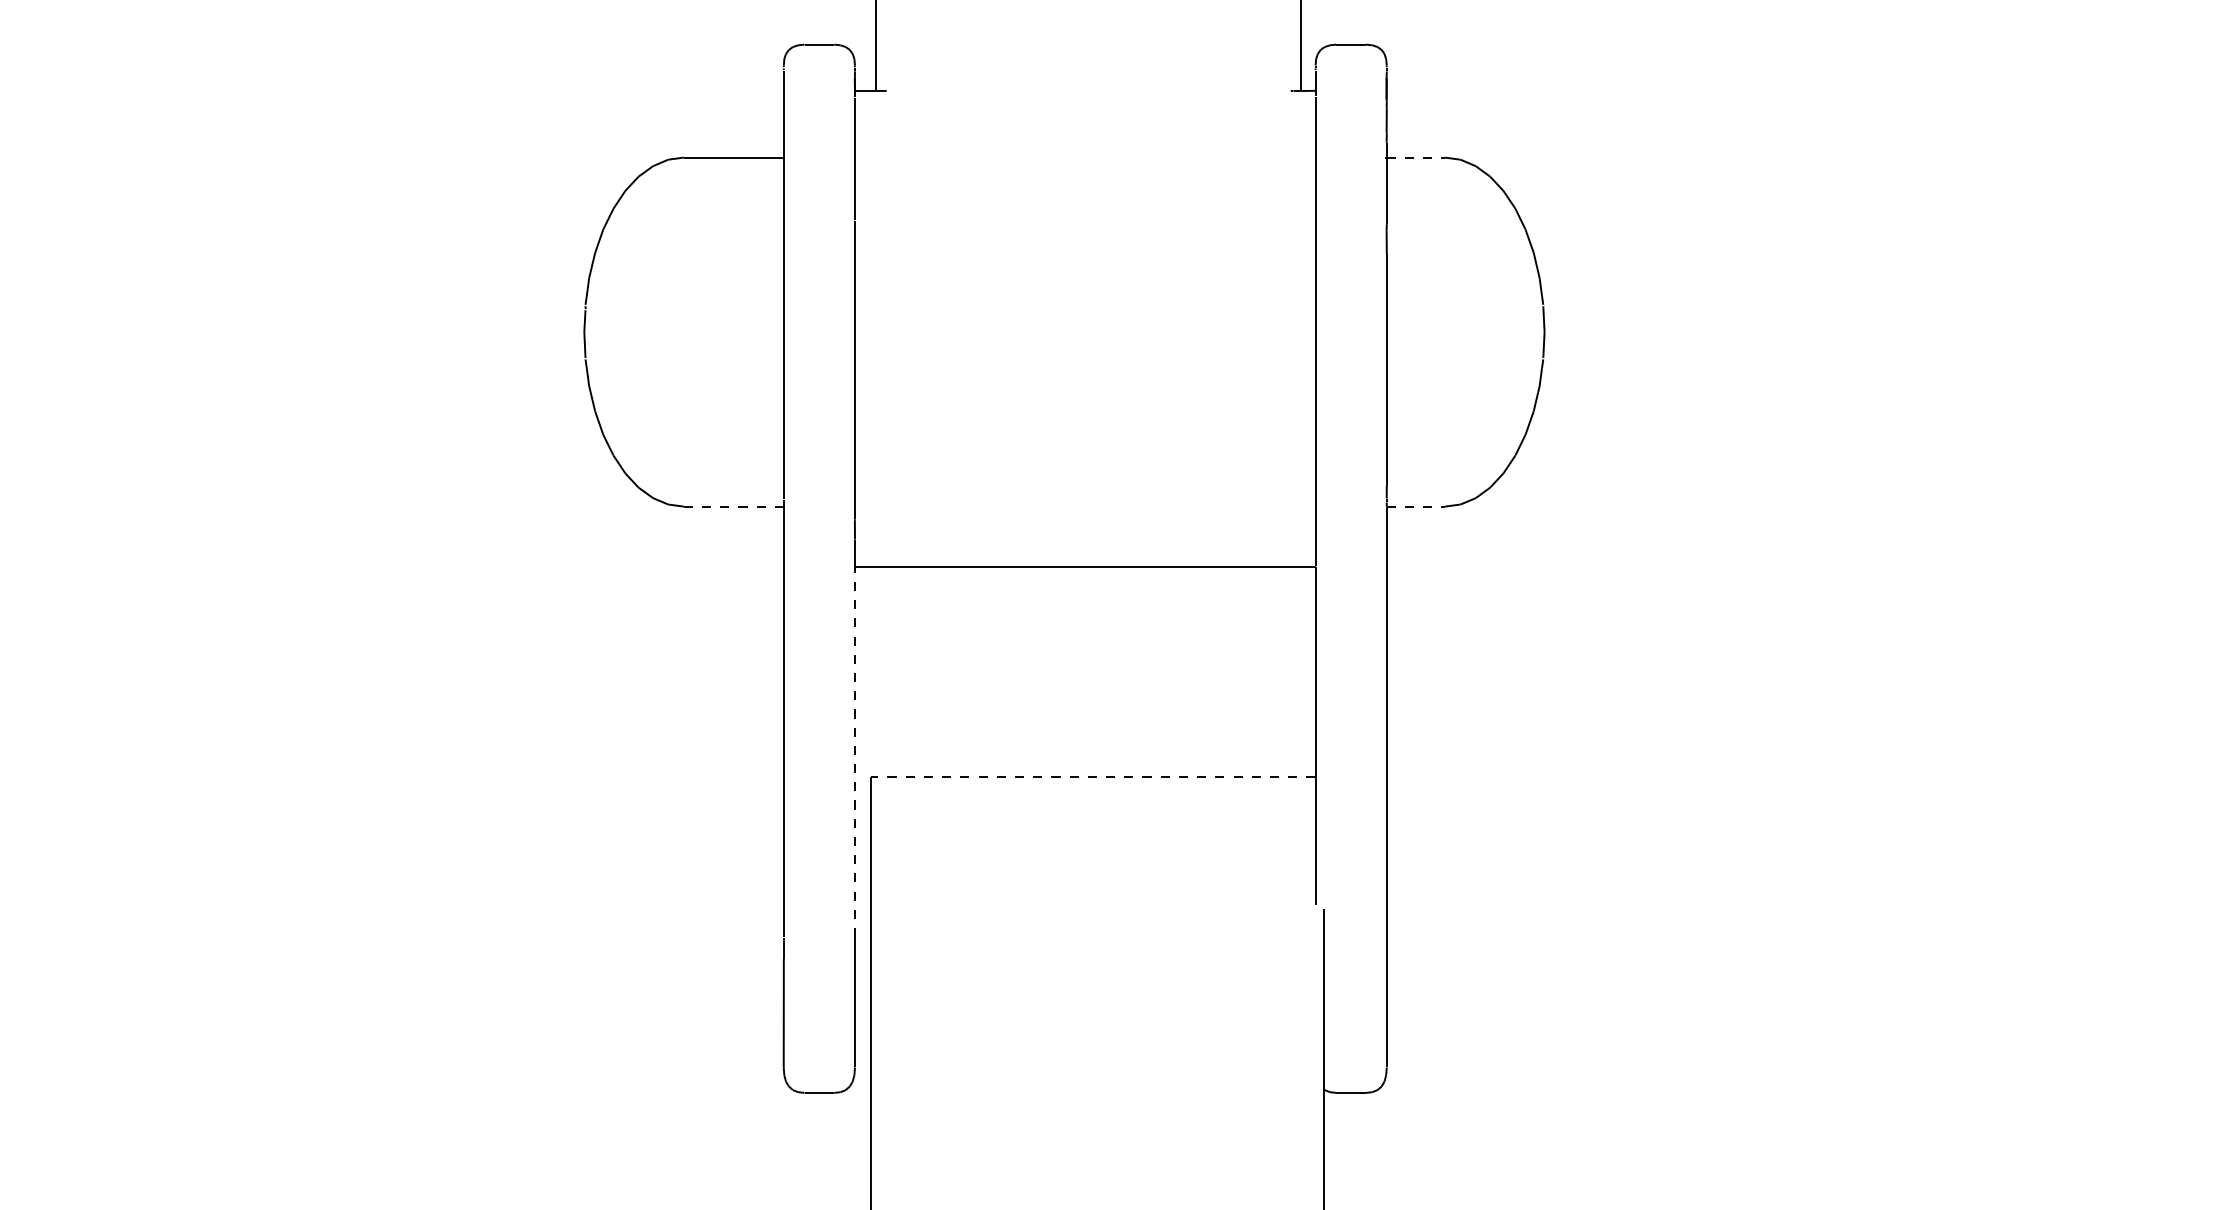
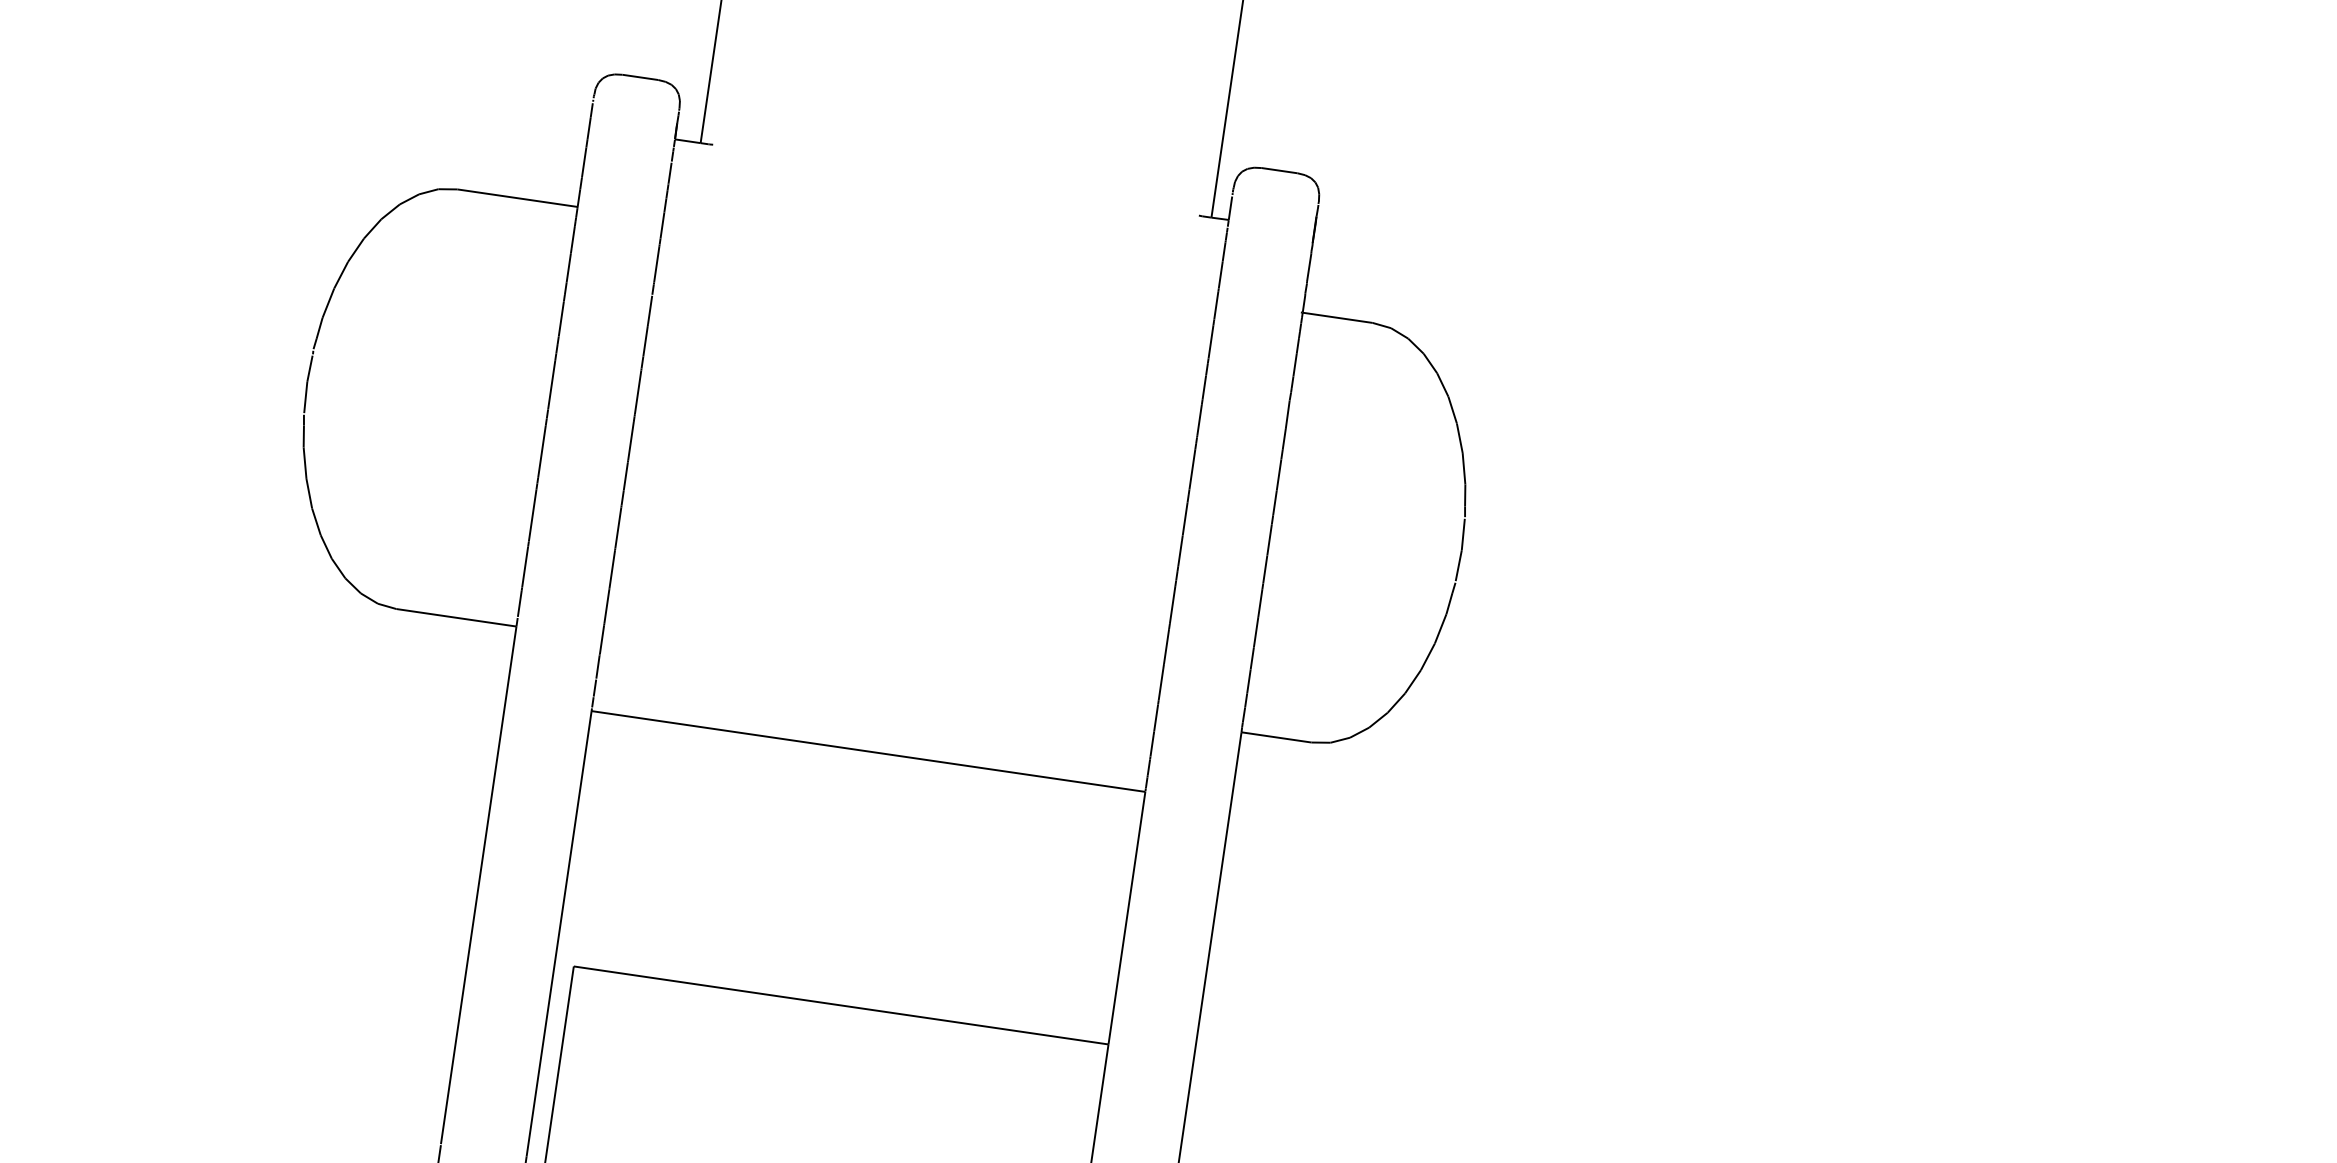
line: (1416, 157) -> (1338, 317), dashed -> solid
line: (733, 506) -> (456, 617), dashed -> solid
line: (1416, 506) -> (1277, 737), dashed -> solid
line: (854, 751) -> (558, 933), dashed -> solid
line: (1092, 776) -> (840, 1005), dashed -> solid

